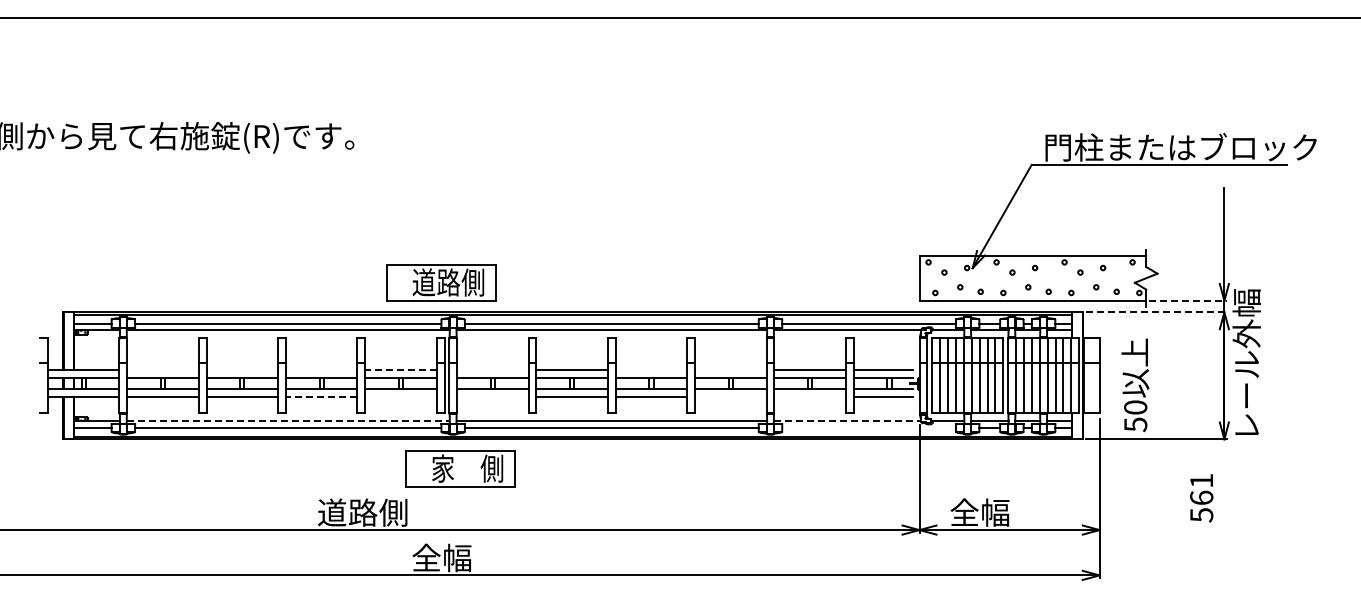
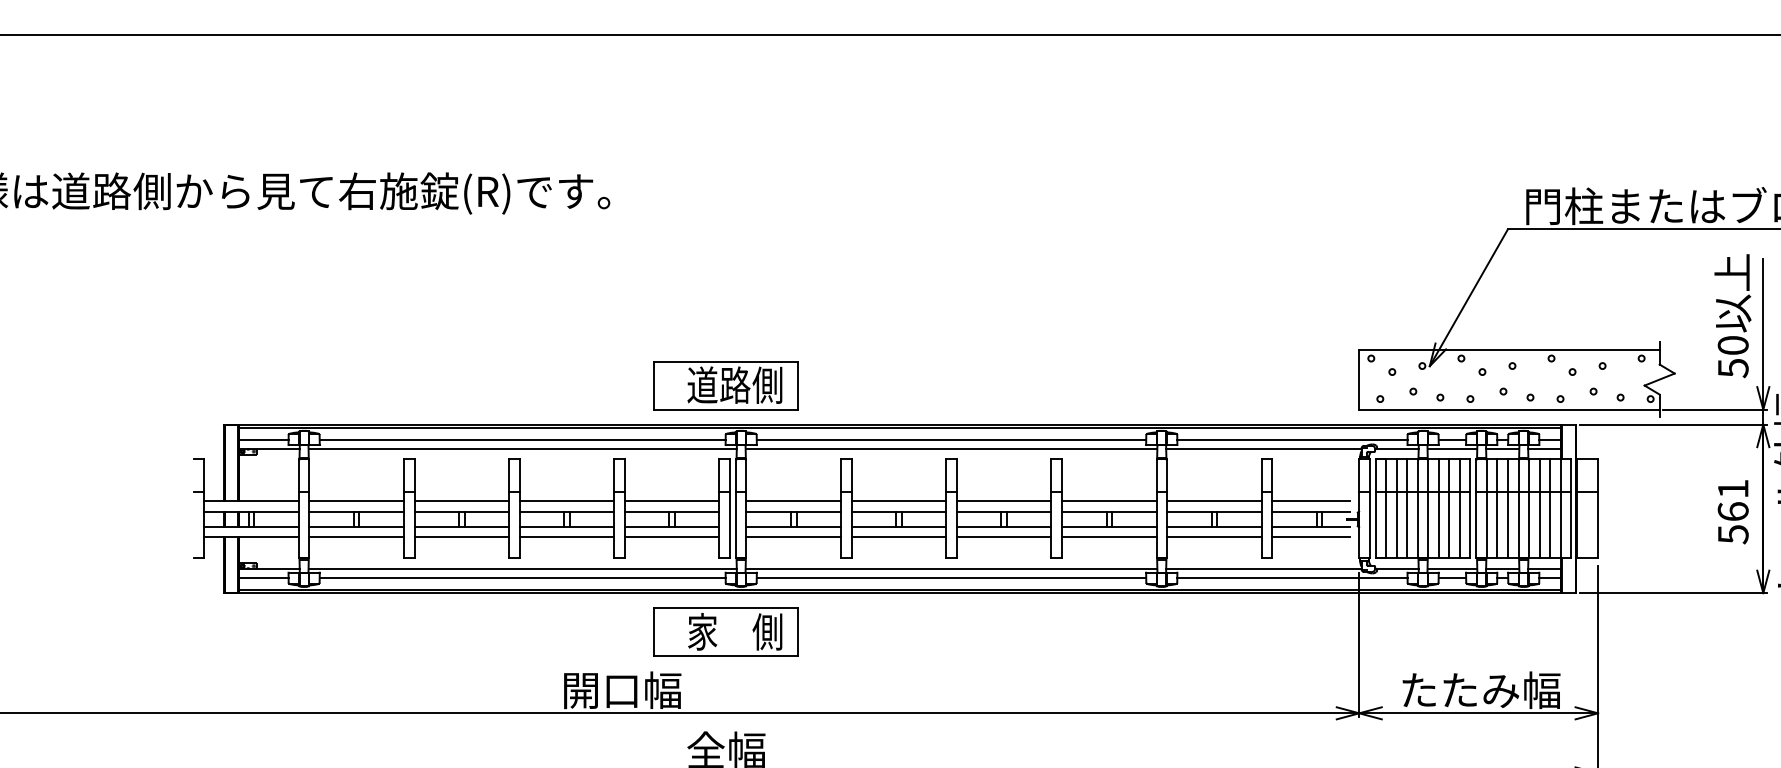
line: (1188, 300) -> (1715, 409), dashed -> solid
line: (1156, 312) -> (1673, 424), dashed -> solid
line: (162, 370) -> (356, 501), added
line: (242, 370) -> (462, 501), added
line: (321, 370) -> (566, 501), added
line: (401, 370) -> (672, 501), dashed -> solid
line: (492, 370) -> (793, 501), added
line: (651, 370) -> (1004, 501), added
line: (730, 370) -> (1108, 501), added
text: (1135, 385) -> (1732, 316), moved
line: (321, 397) -> (566, 537), dashed -> solid
line: (400, 397) -> (671, 537), added
line: (492, 397) -> (793, 537), added
line: (730, 397) -> (1108, 537), added
line: (809, 397) -> (1213, 537), added
line: (288, 421) -> (522, 569), dashed -> solid
line: (847, 421) -> (1263, 569), dashed -> solid
line: (868, 428) -> (1291, 578), added
part: (460, 468) -> (725, 631), moved
text: (1201, 498) -> (1732, 512), moved
text: (362, 512) -> (621, 690), 道路側 -> 開口幅
text: (1010, 512) -> (1479, 690), 全幅 -> たたみ幅

